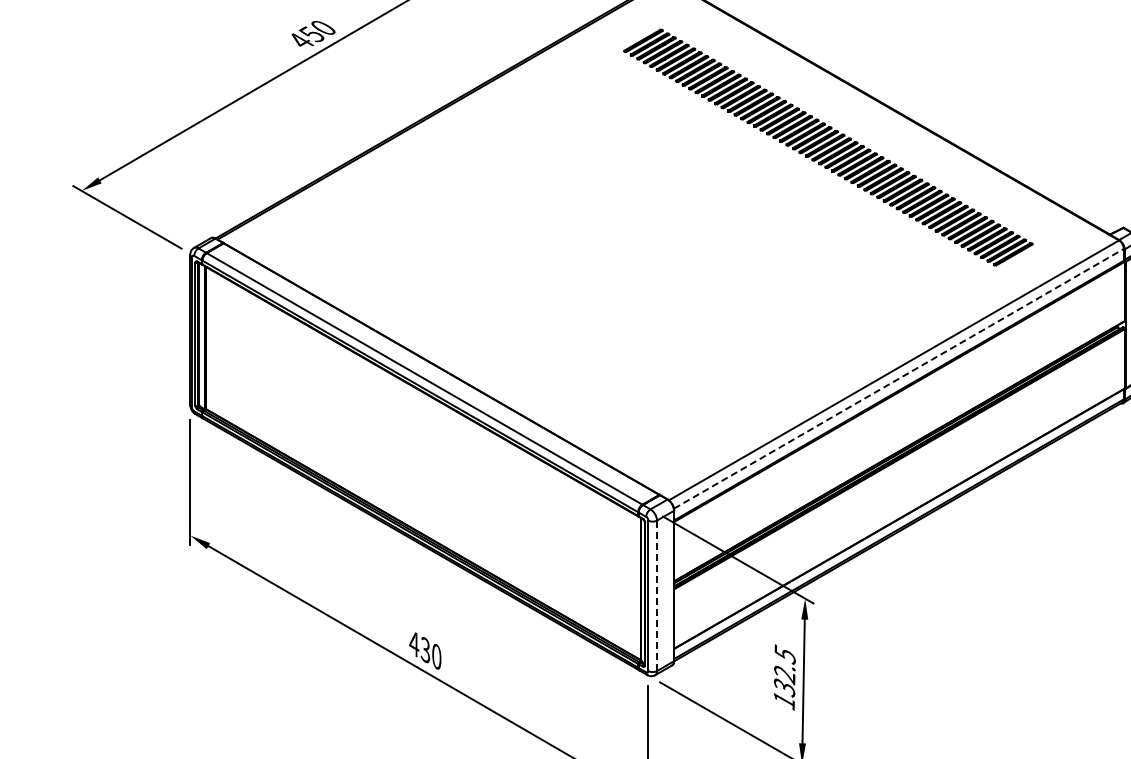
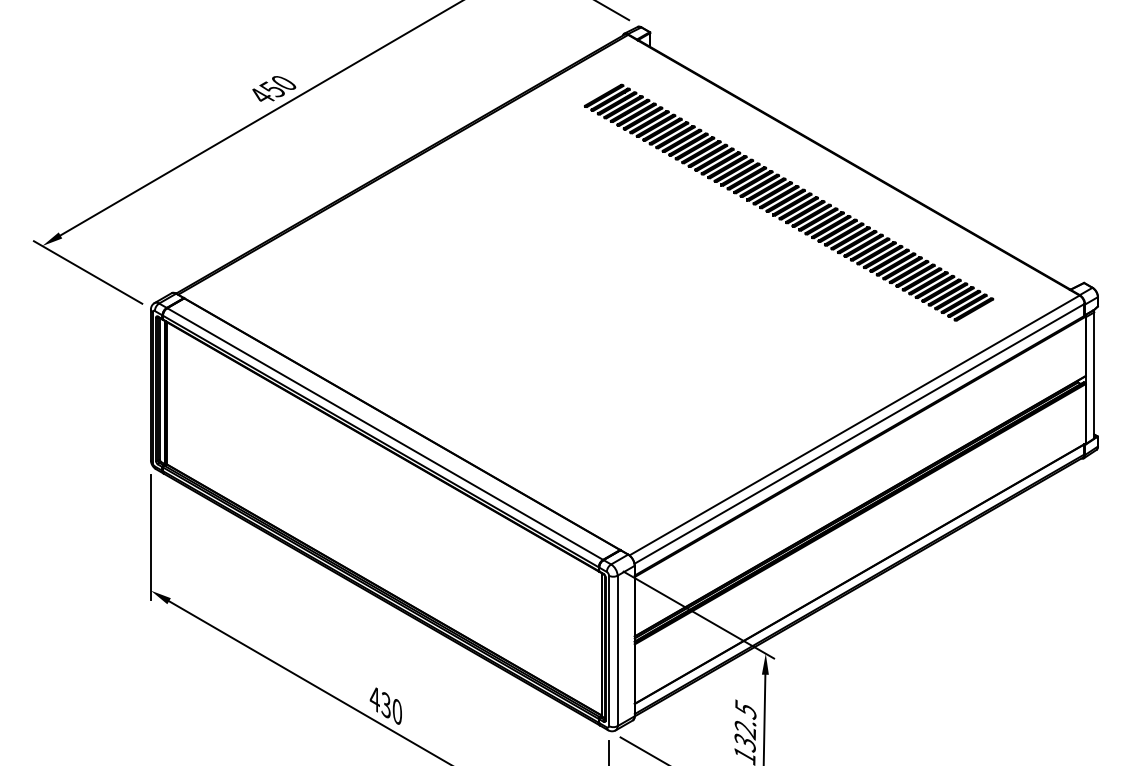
line: (898, 378) -> (859, 433), dashed -> solid
line: (656, 595) -> (617, 650), dashed -> solid

